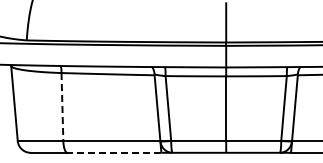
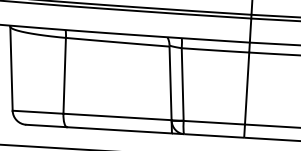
line: (62, 107) -> (64, 76), dashed -> solid
line: (113, 152) -> (118, 129), dashed -> solid

